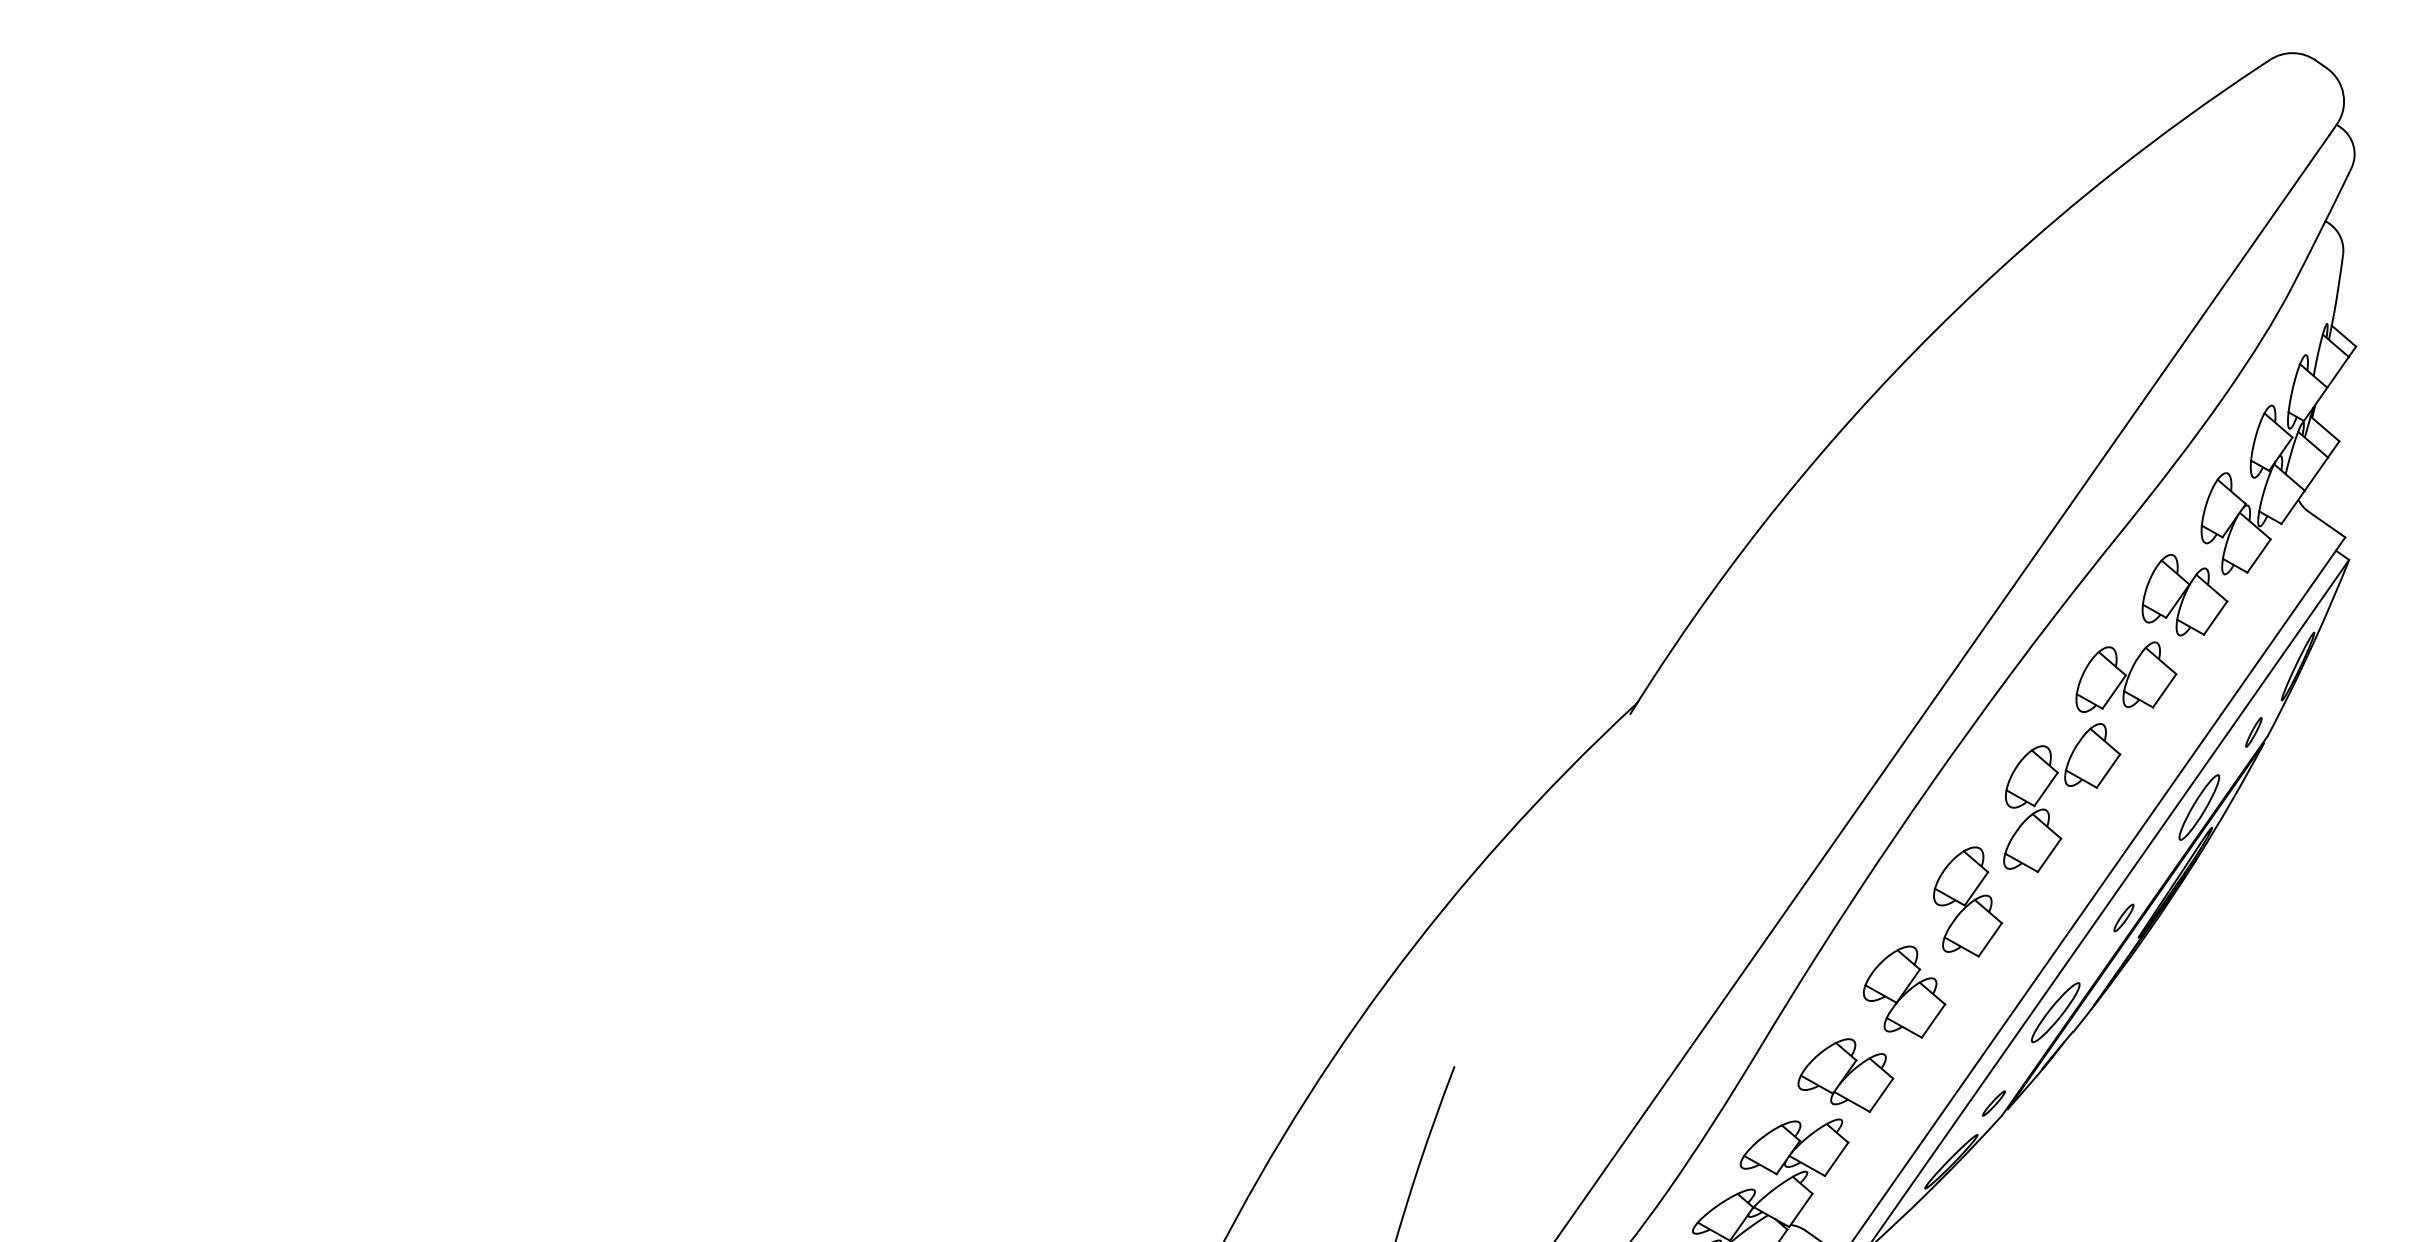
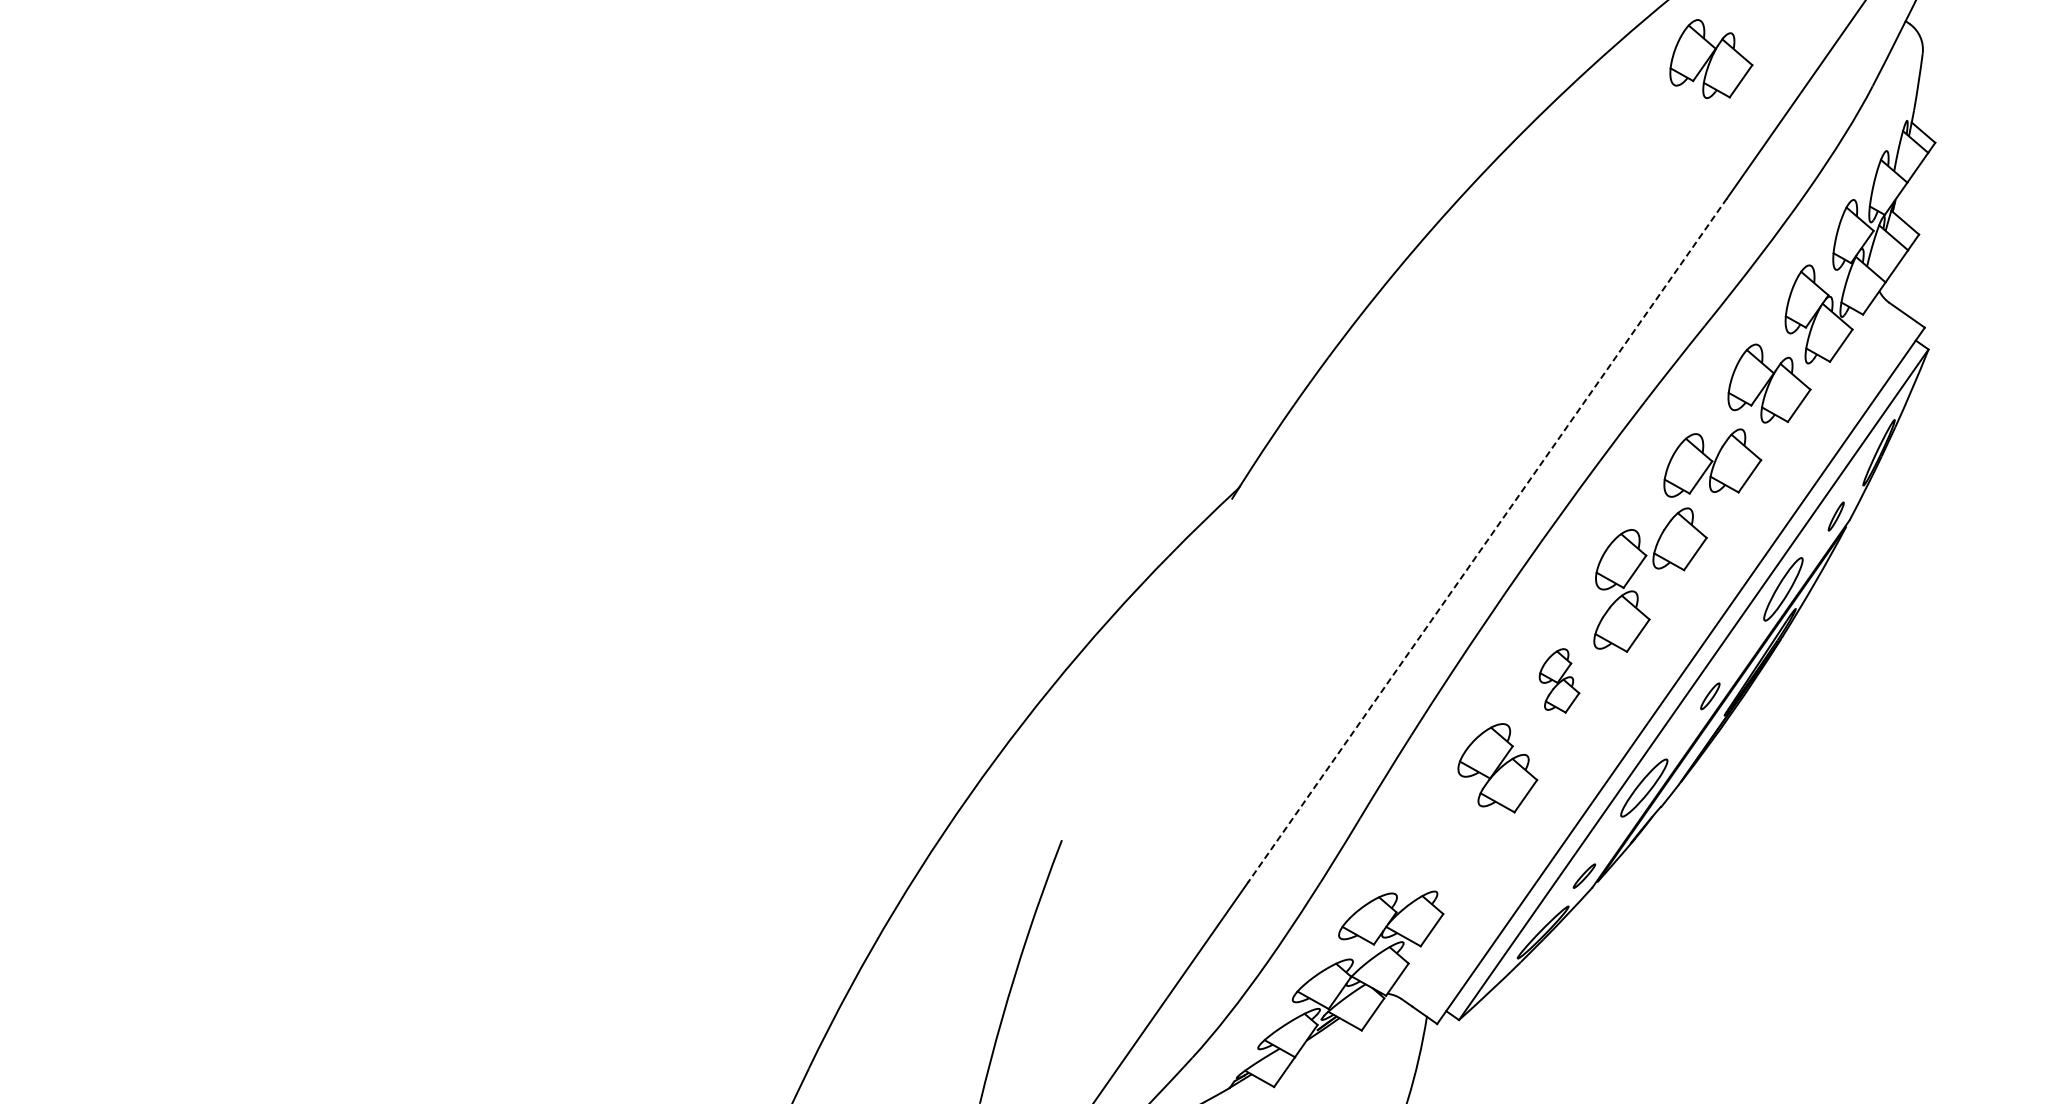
part: (2124, 260) -> (1710, 59), added
line: (1893, 756) -> (1487, 539), solid -> dashed
part: (1968, 901) -> (1559, 680), size x0.6
part: (1845, 1075) -> (1440, 848), removed

